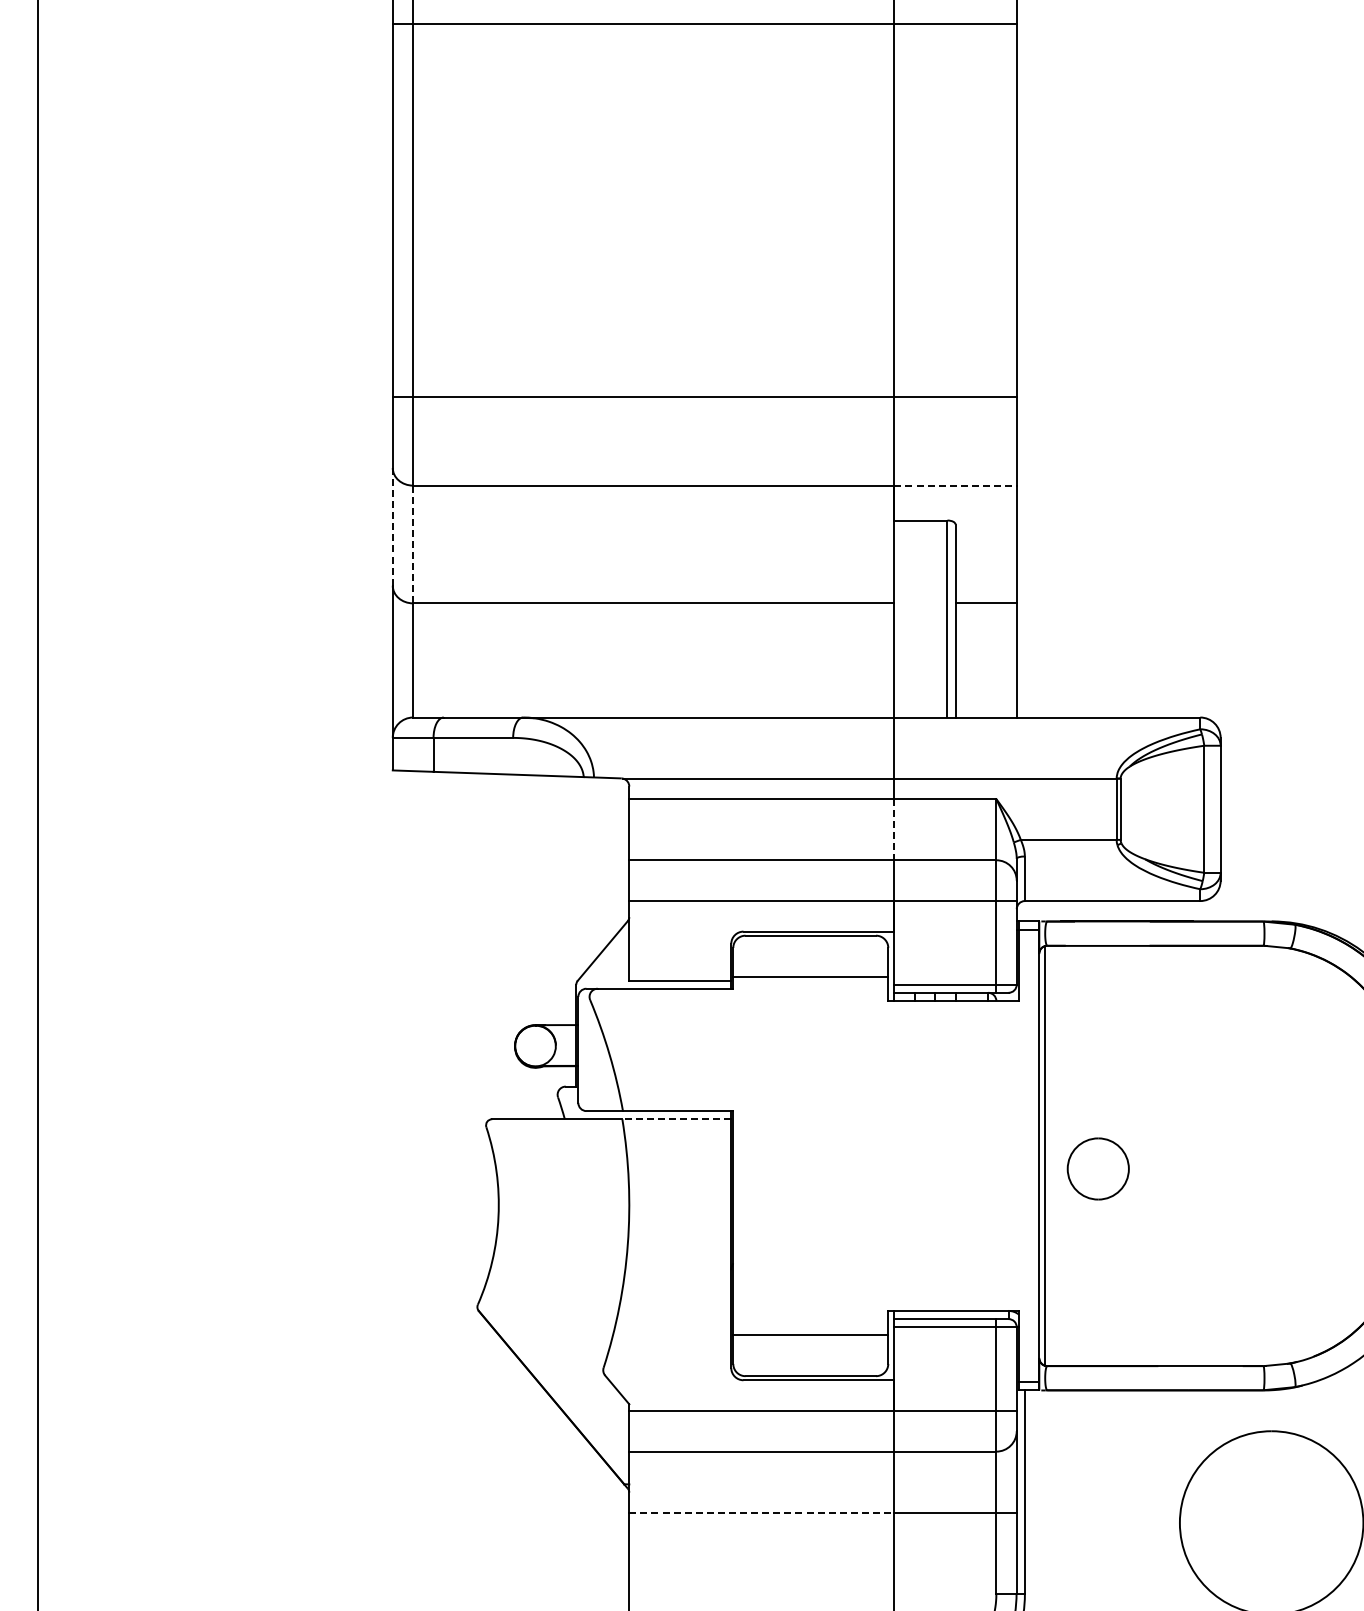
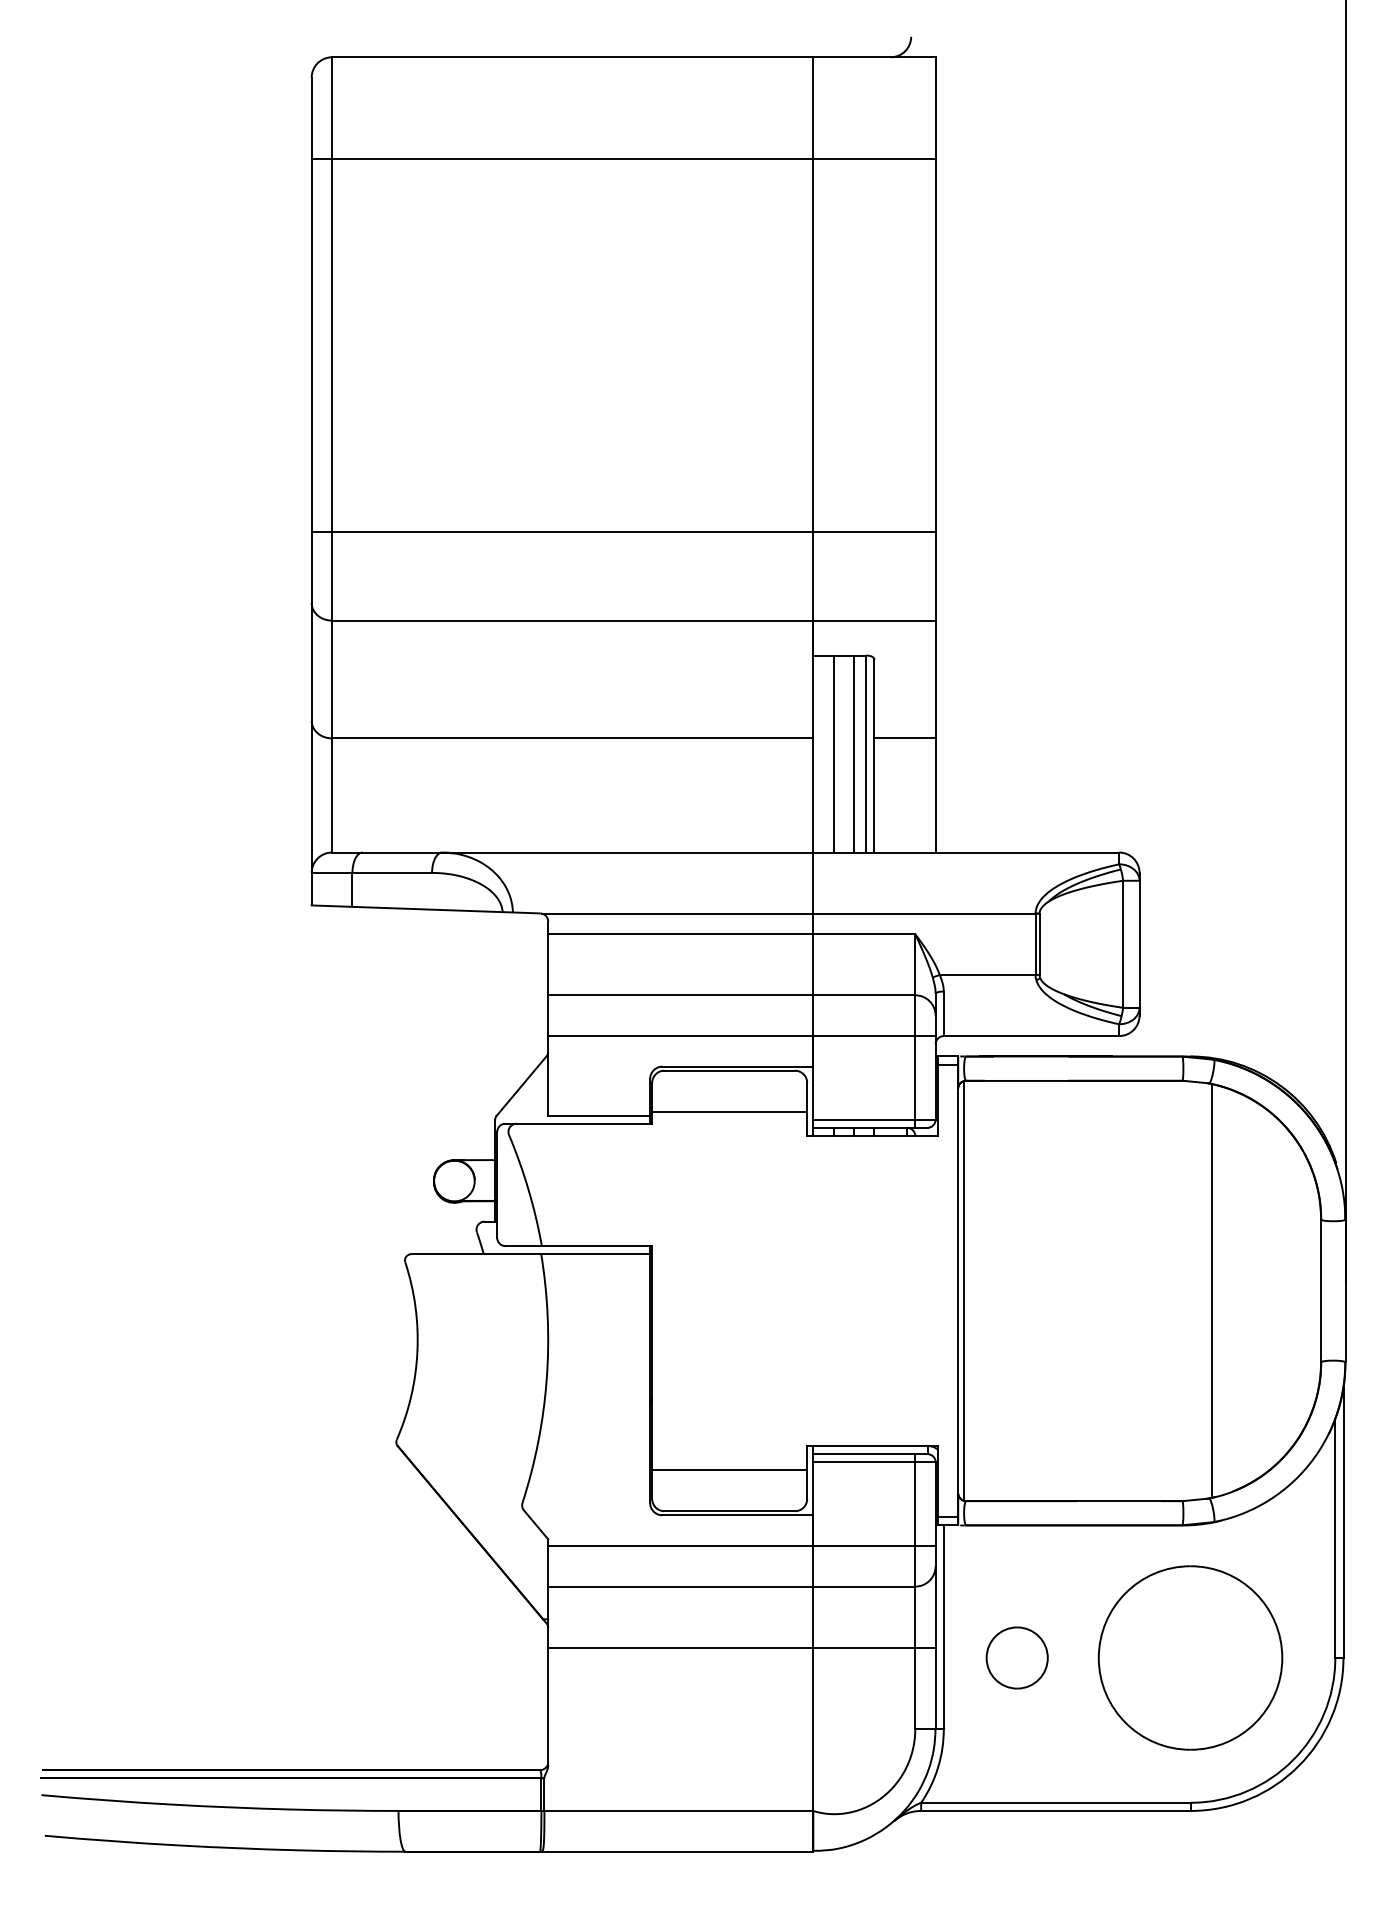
line: (955, 485) -> (874, 620), dashed -> solid
line: (392, 526) -> (311, 661), dashed -> solid
line: (413, 544) -> (332, 679), dashed -> solid
line: (914, 618) -> (833, 753), added
line: (935, 618) -> (854, 753), added
line: (894, 829) -> (813, 964), dashed -> solid
line: (676, 1119) -> (595, 1254), dashed -> solid
line: (1293, 1155) -> (1212, 1290), added
part: (1097, 1168) -> (1016, 1657), moved
line: (761, 1512) -> (680, 1647), dashed -> solid

